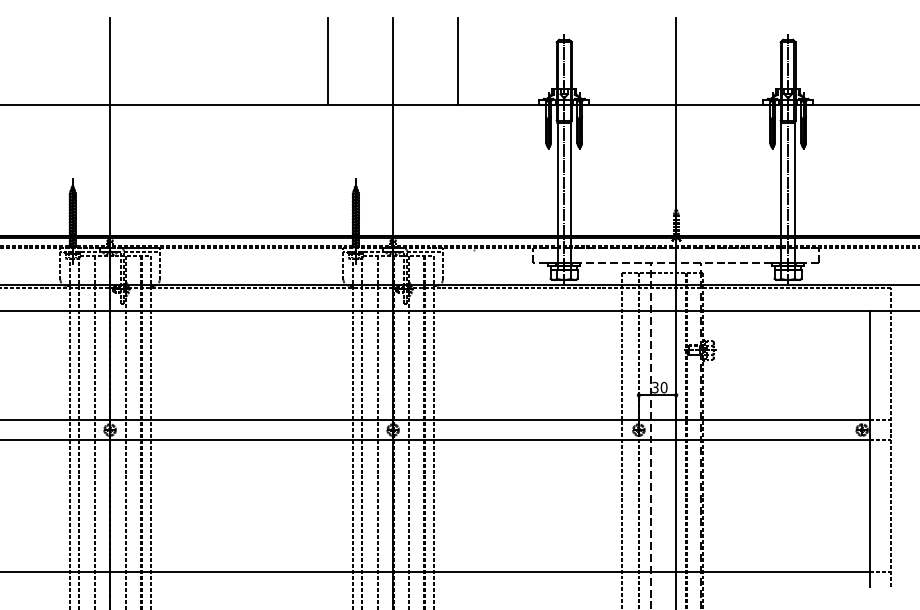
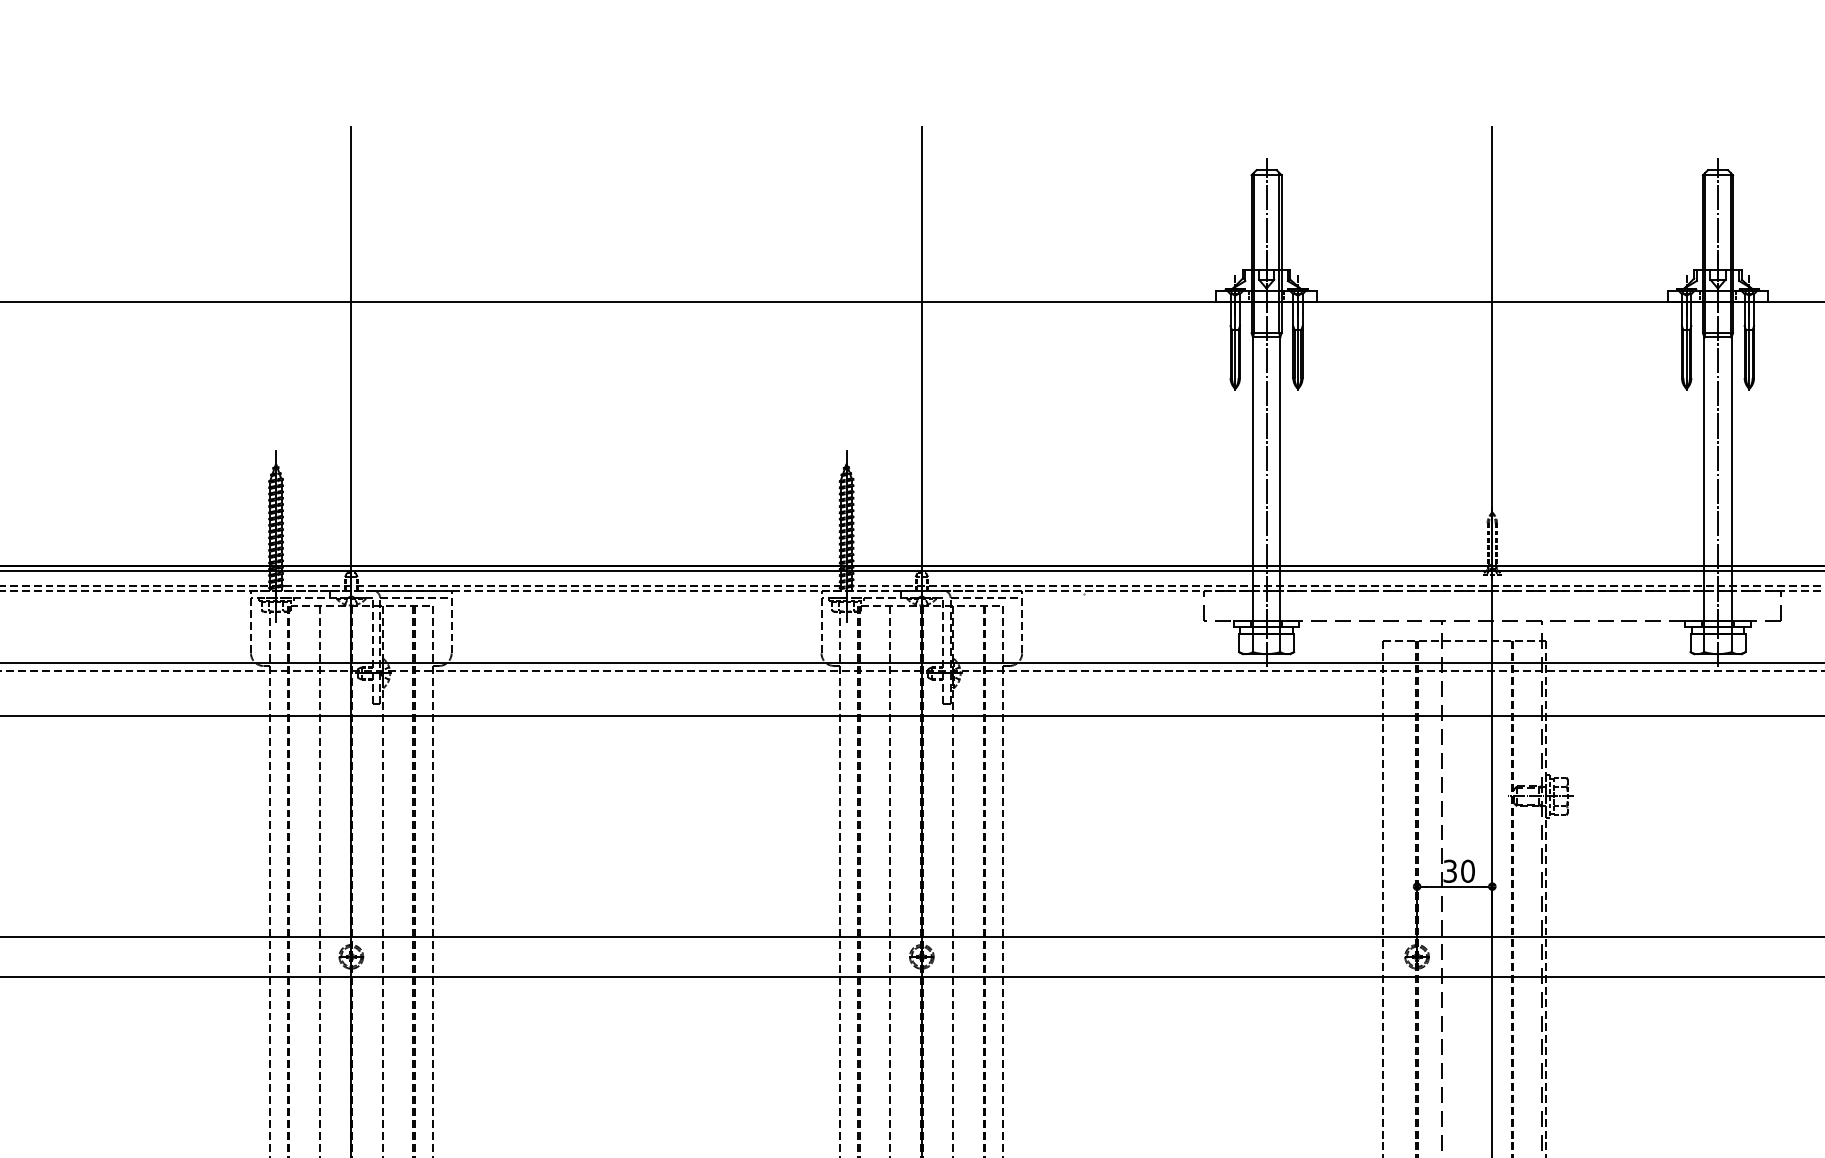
line: (327, 61) -> (789, 213), removed
line: (458, 61) -> (1053, 213), removed

